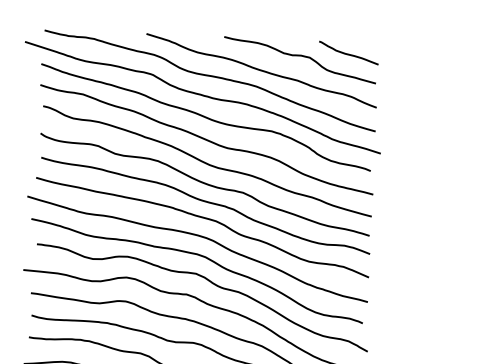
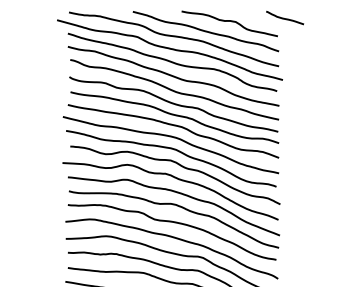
curve: (349, 53) -> (285, 18), moved

